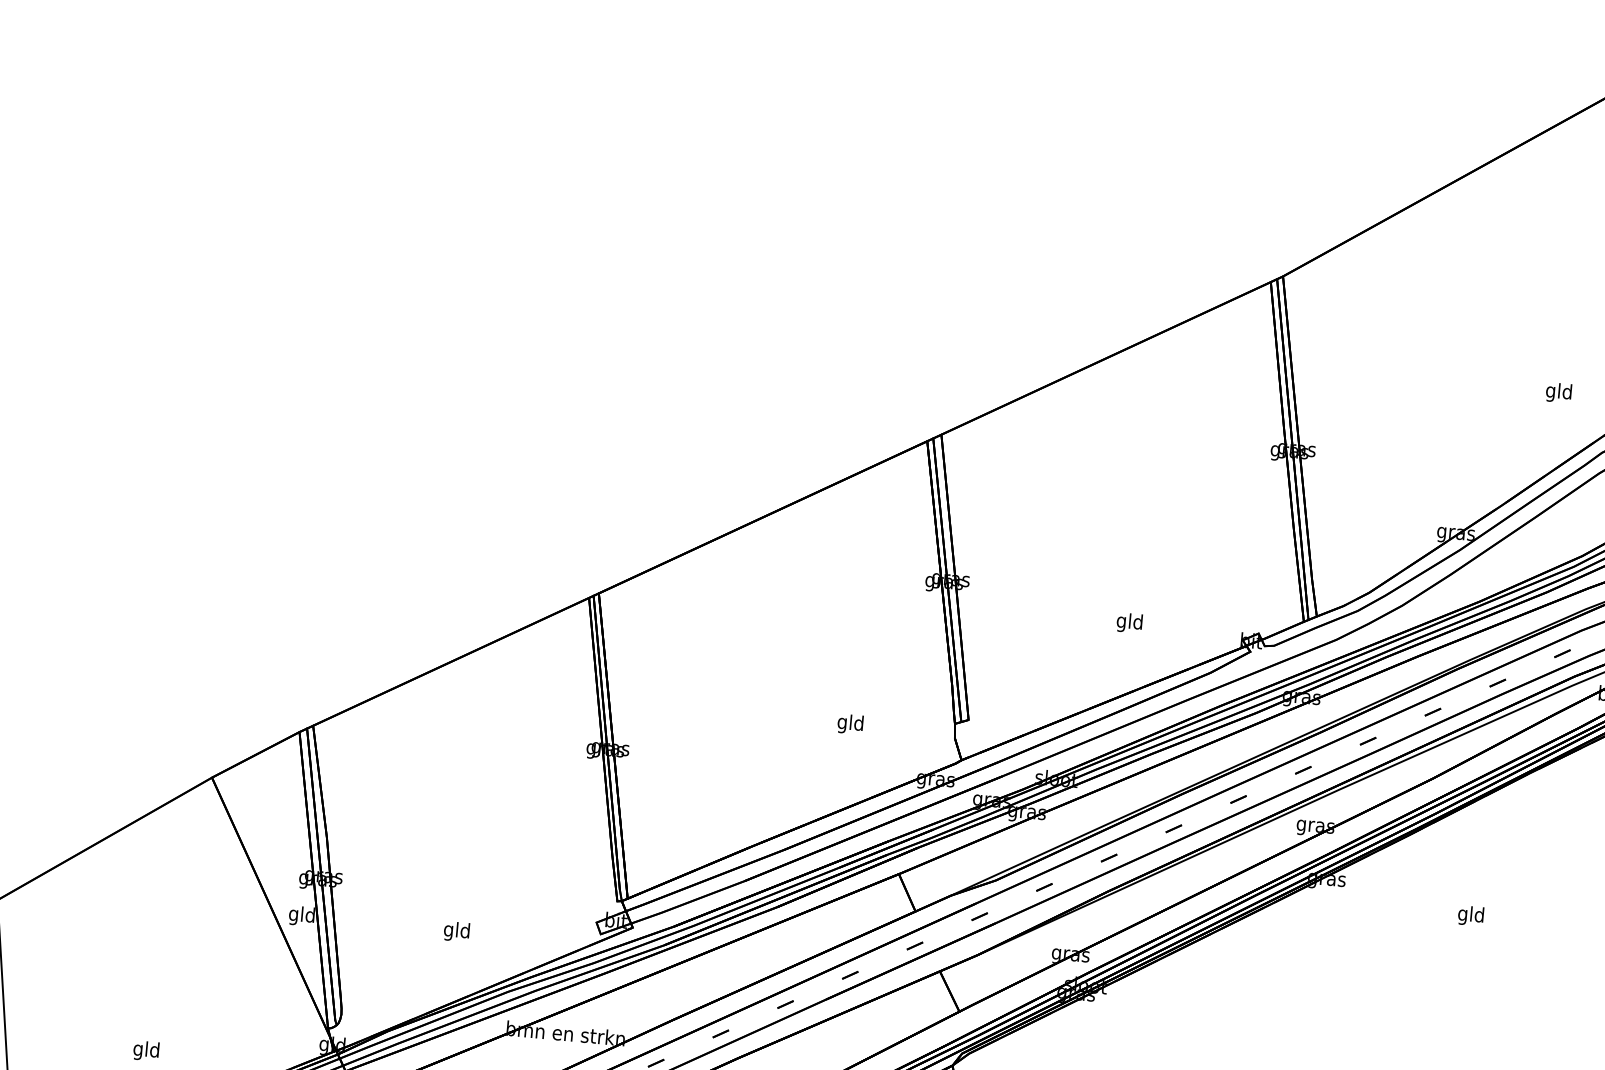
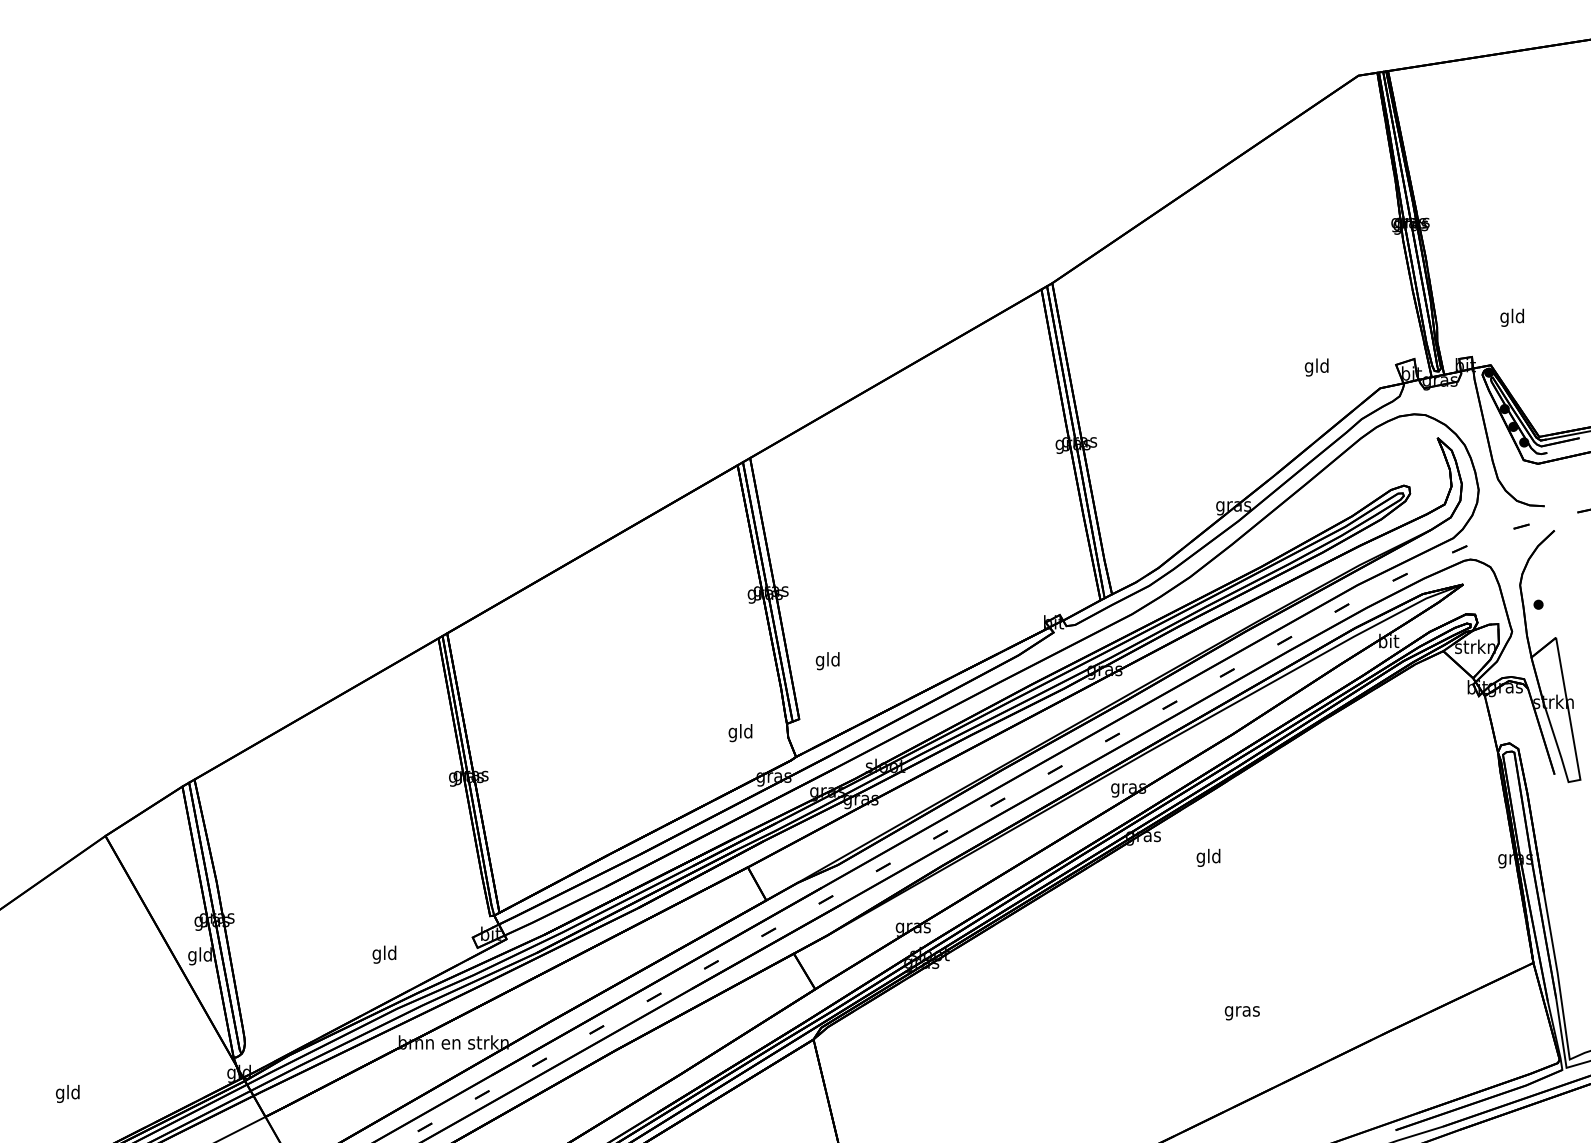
text: (1129, 623) -> (827, 661), moved
text: (850, 724) -> (740, 733), moved
text: (1470, 915) -> (1208, 857), moved
text: (456, 931) -> (384, 954), moved

